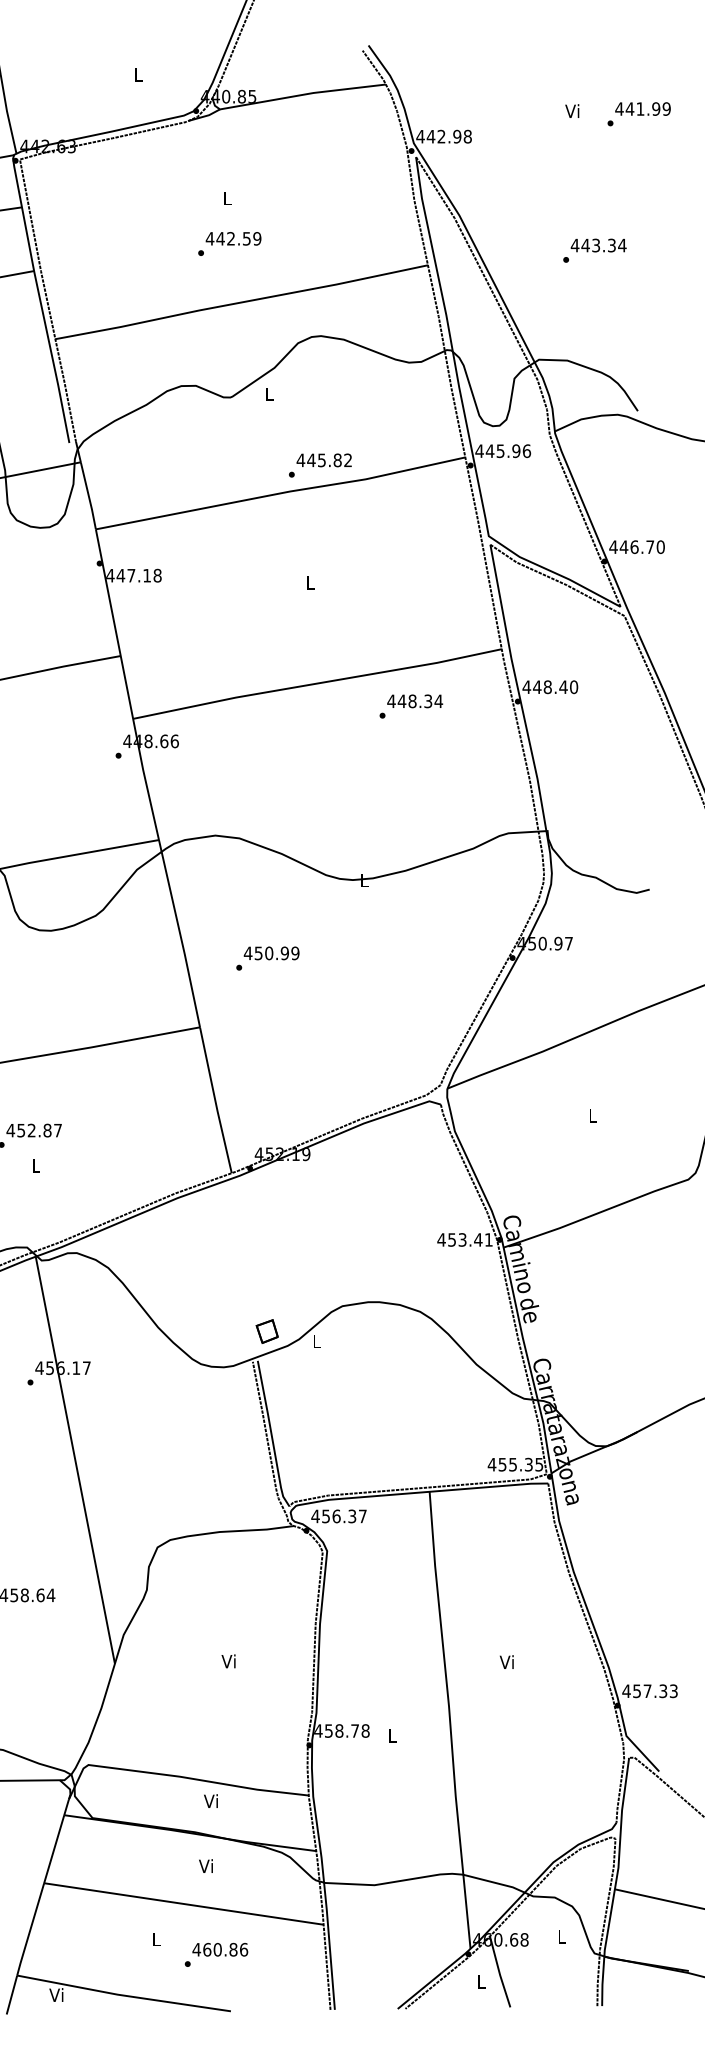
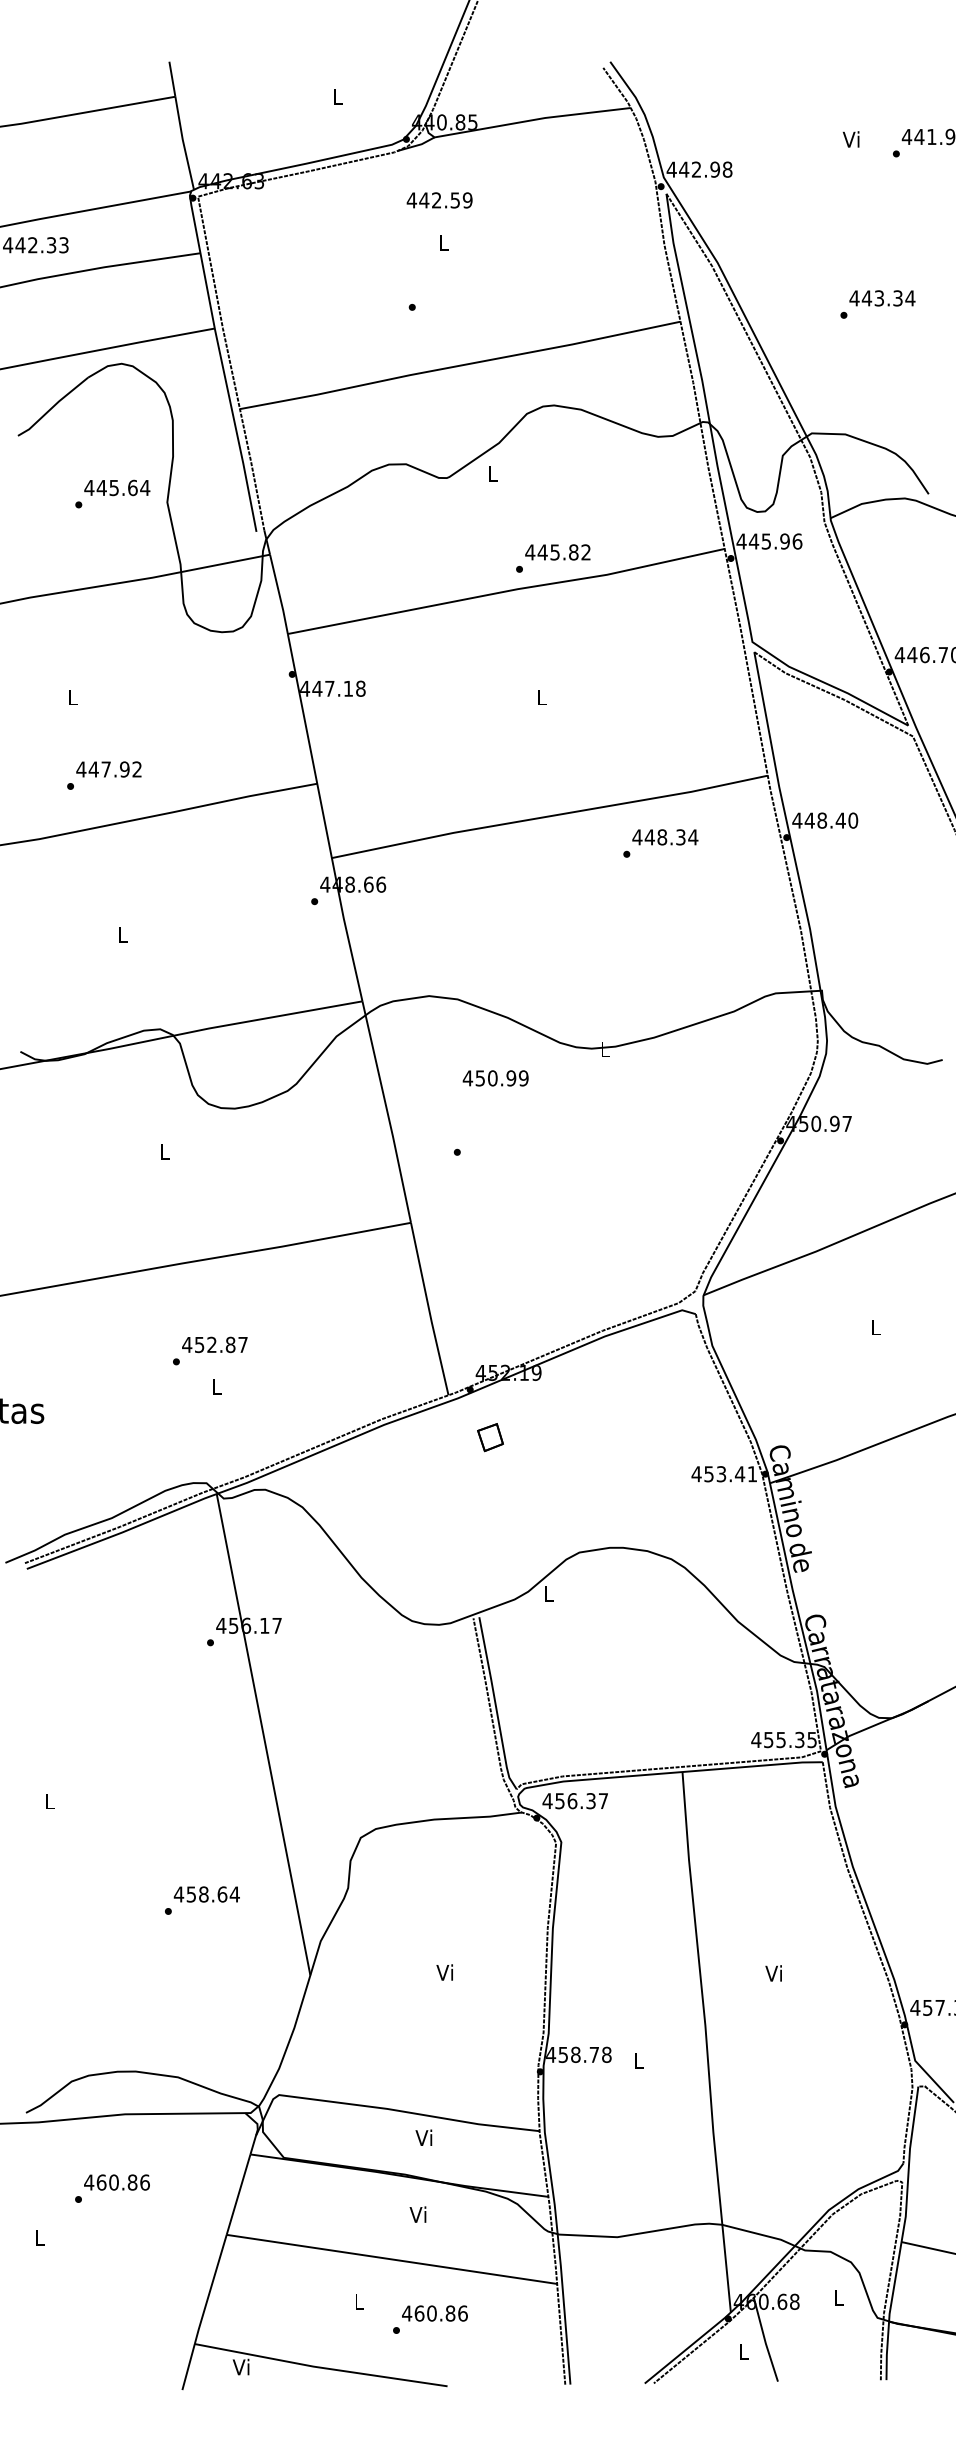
text: (233, 238) -> (439, 200), moved
text: (271, 953) -> (495, 1078), moved
part: (267, 1331) -> (490, 1437), moved

